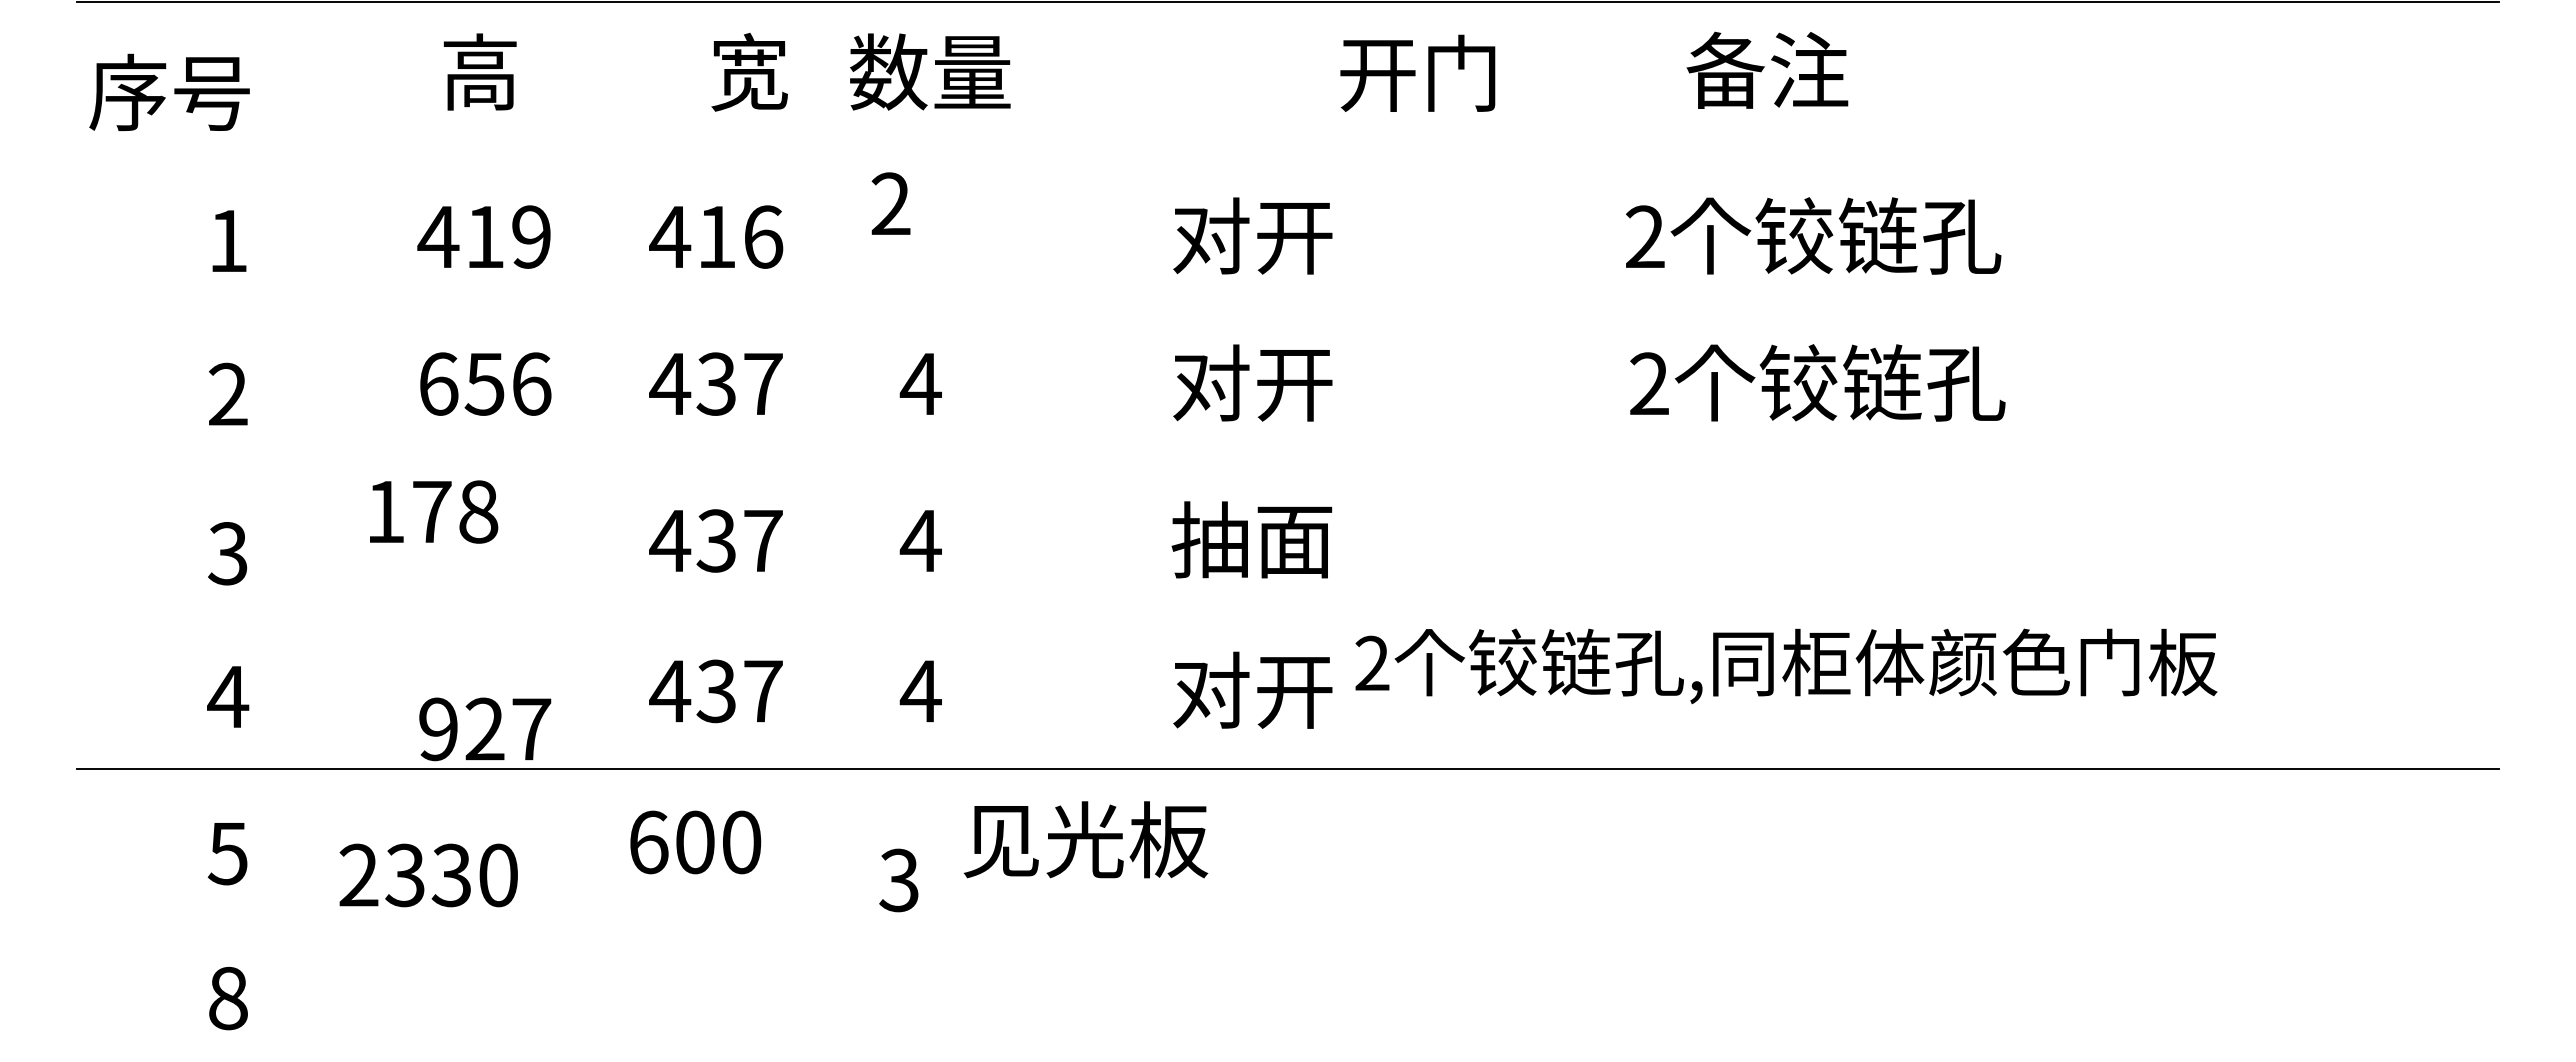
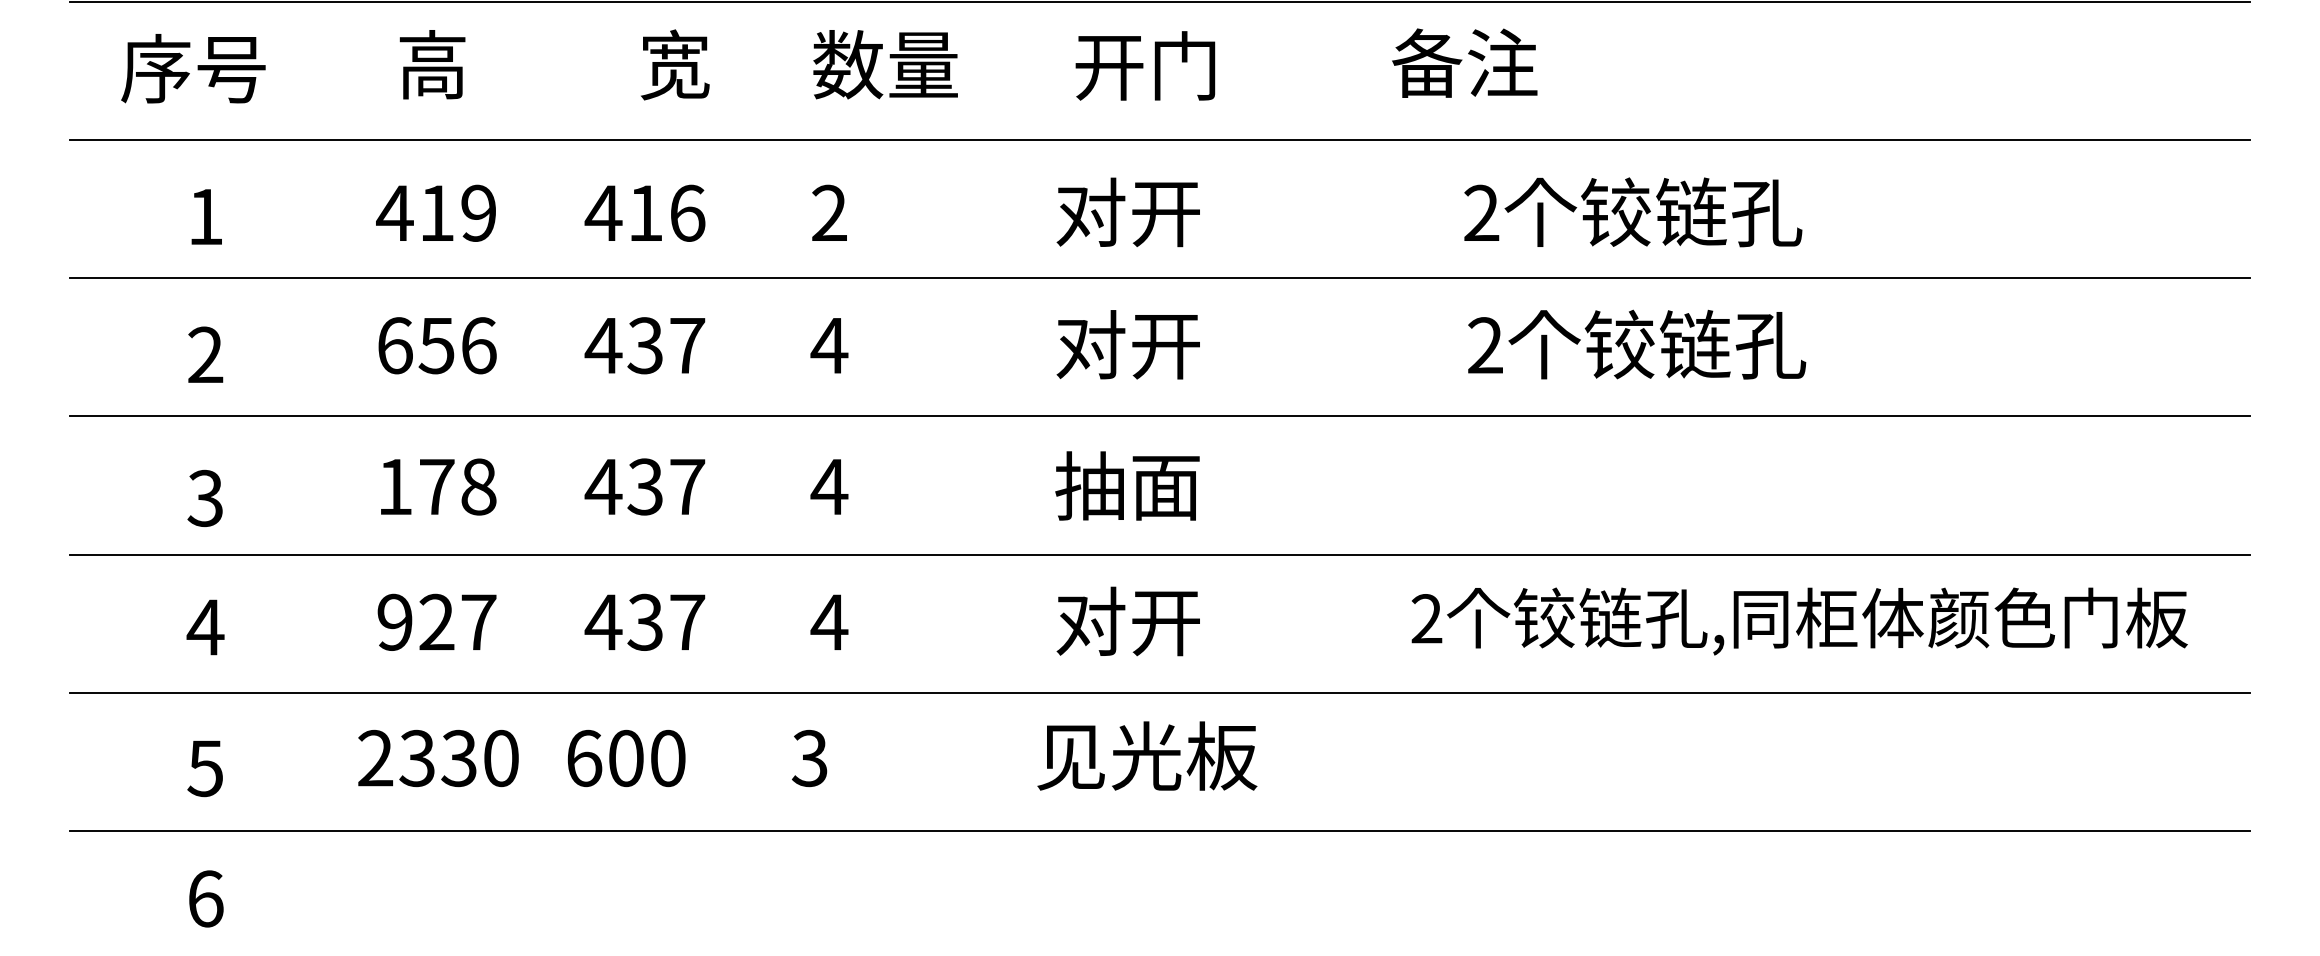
text: (1767, 69) -> (1464, 62), moved
text: (930, 71) -> (885, 64), moved
text: (1417, 72) -> (1145, 65), moved
text: (169, 91) -> (193, 67), moved
line: (1287, 155) -> (1159, 139), added
text: (890, 203) -> (829, 212), moved
line: (1287, 309) -> (1159, 278), added
line: (1287, 462) -> (1159, 416), added
text: (434, 511) -> (439, 486), moved
line: (1287, 616) -> (1159, 554), added
text: (1786, 665) -> (1799, 620), moved
text: (485, 729) -> (437, 622), moved
text: (1085, 839) -> (1146, 755), moved
text: (428, 875) -> (438, 758), moved
text: (898, 880) -> (809, 758), moved
line: (1287, 922) -> (1159, 830), added
text: (228, 998) -> (205, 898), 8 -> 6

